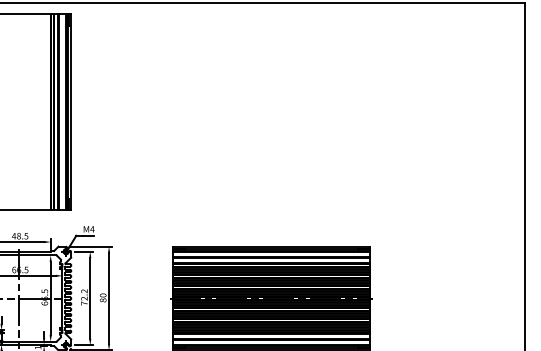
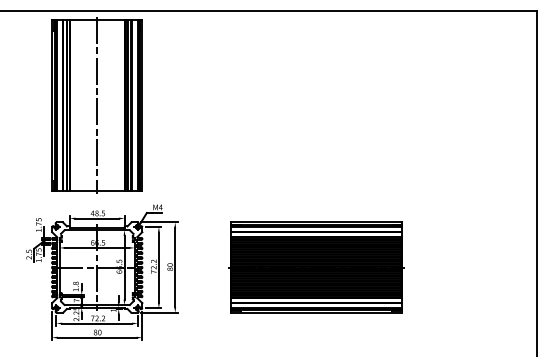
line: (19, 112) -> (97, 105), added

